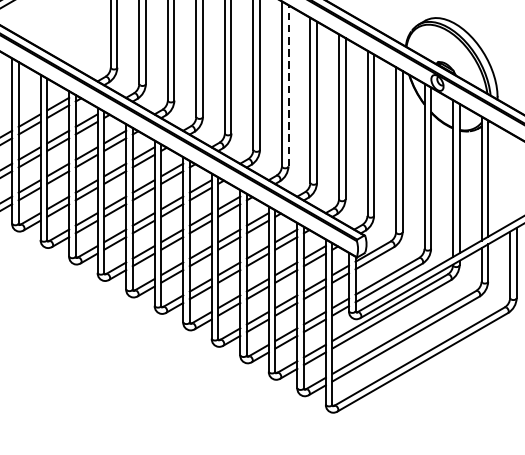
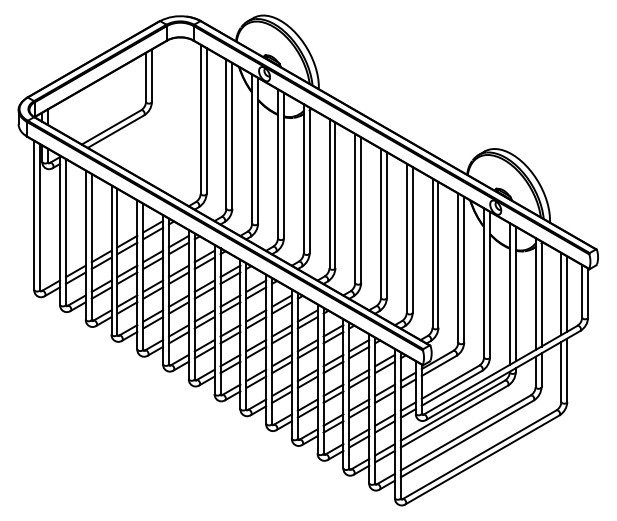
line: (288, 86) -> (361, 210), dashed -> solid
line: (516, 178) -> (567, 293), added
line: (510, 179) -> (561, 294), added

